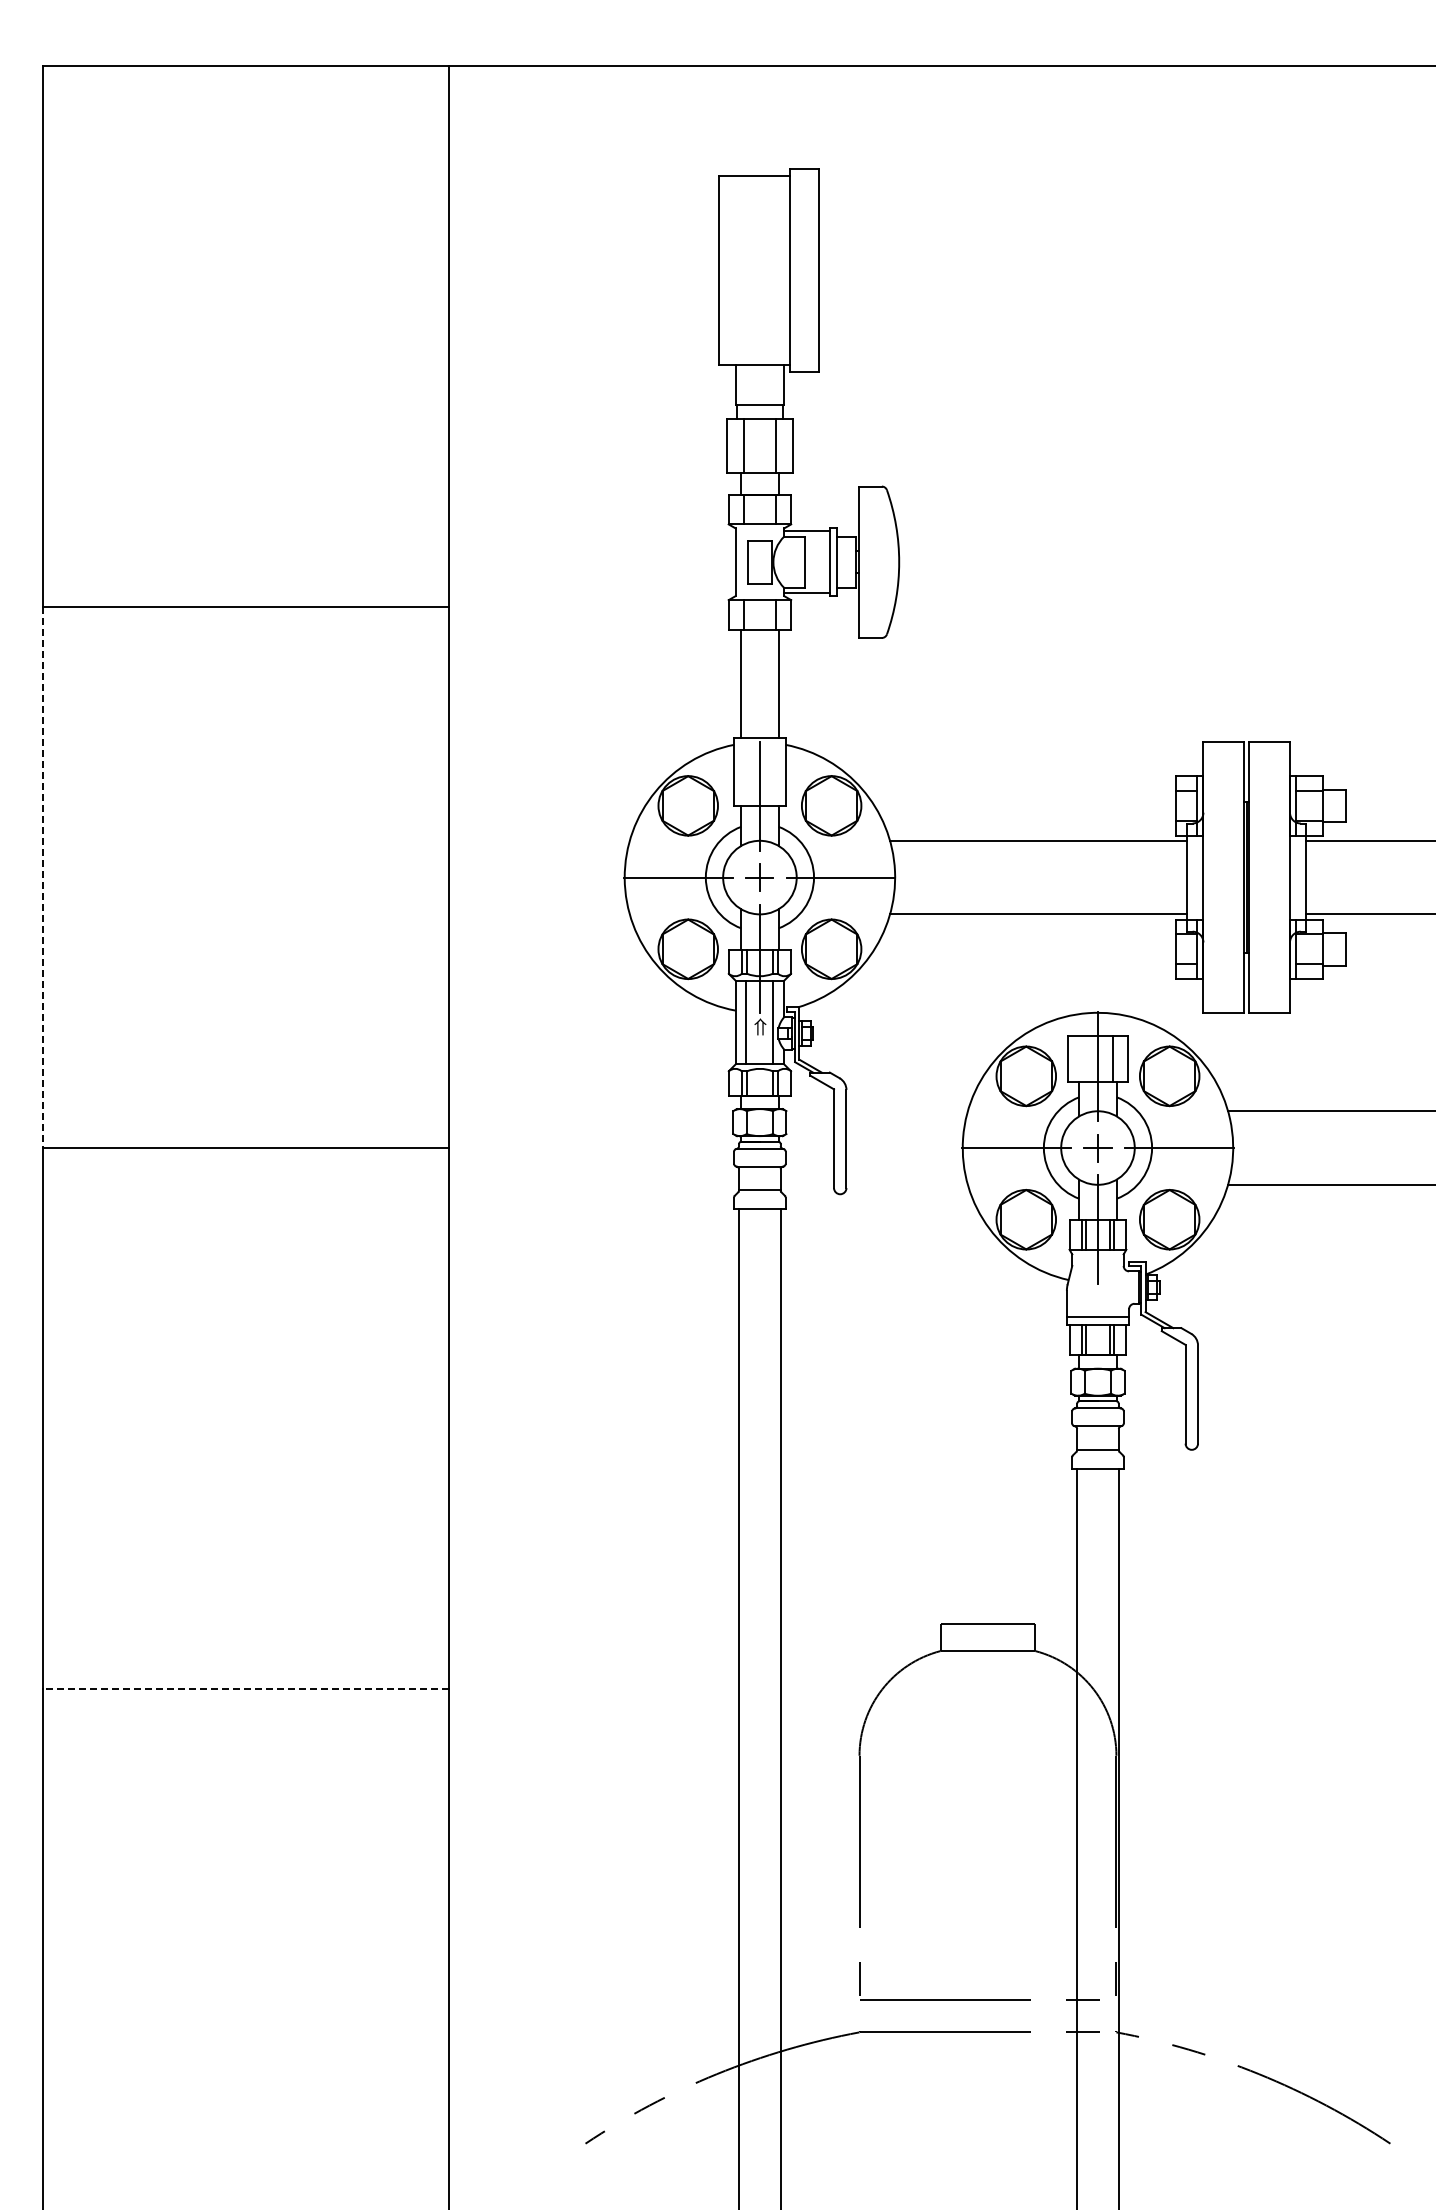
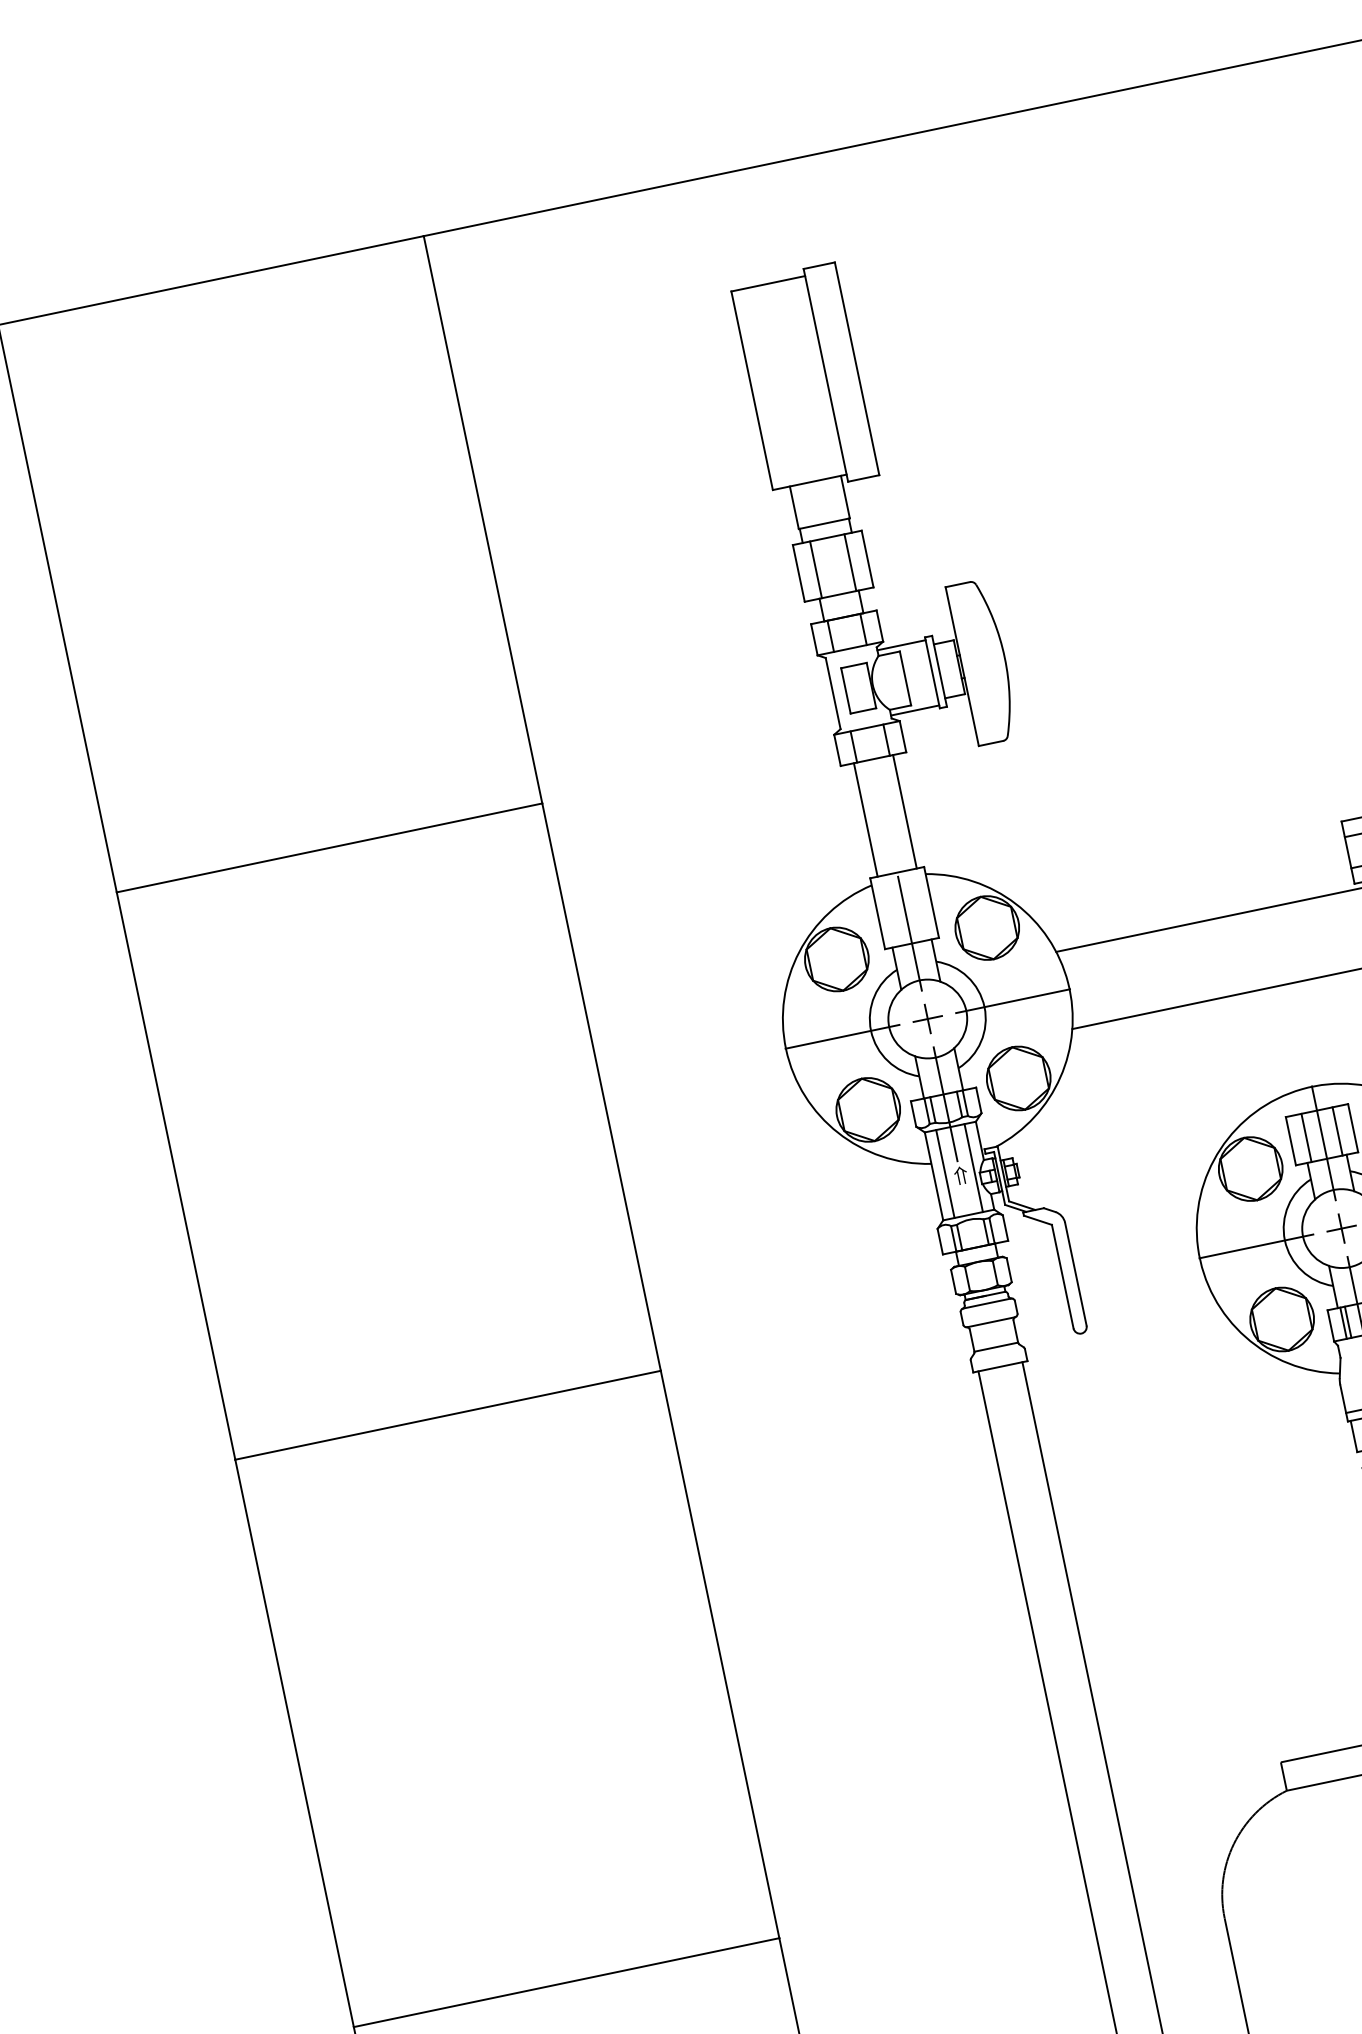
line: (43, 878) -> (176, 1176), dashed -> solid
line: (1083, 1058) -> (1306, 1137), added
line: (246, 1688) -> (566, 1982), dashed -> solid

